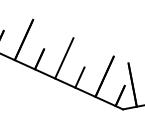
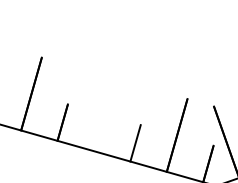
line: (64, 58) -> (104, 114), removed

